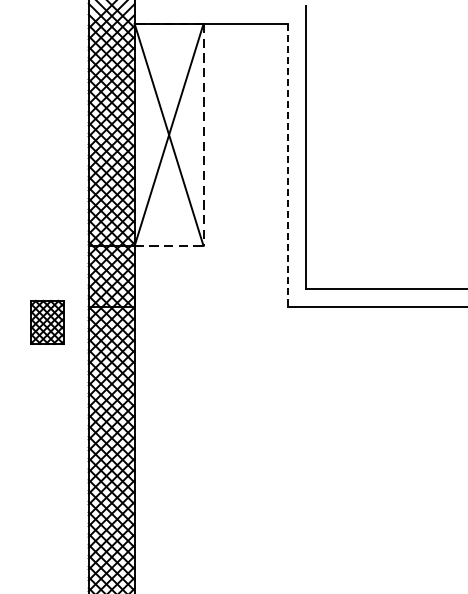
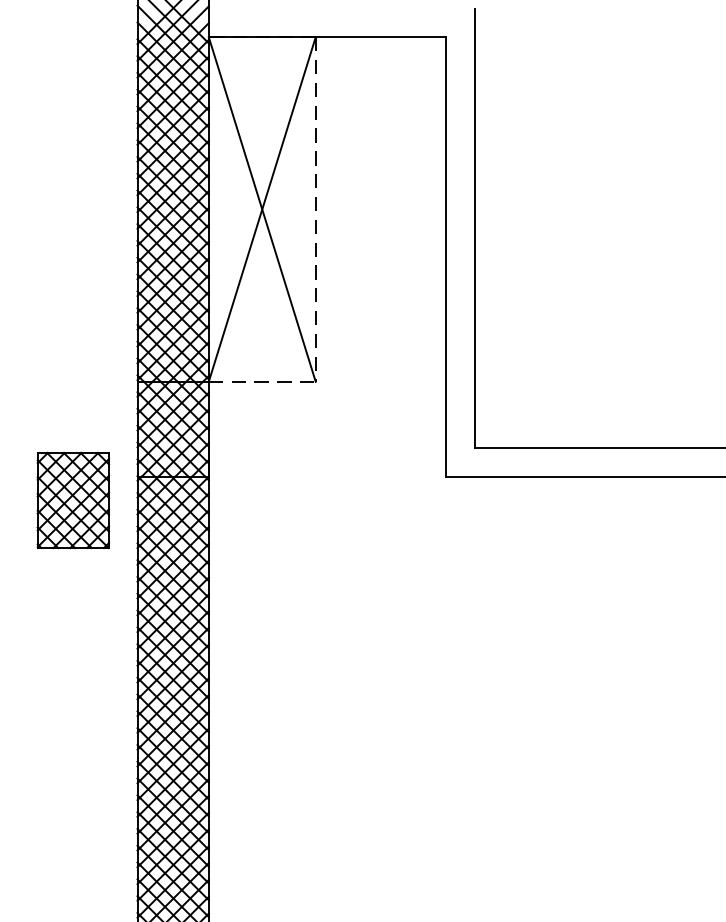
line: (287, 165) -> (446, 256), dashed -> solid
part: (47, 322) -> (73, 500), size x1.43

